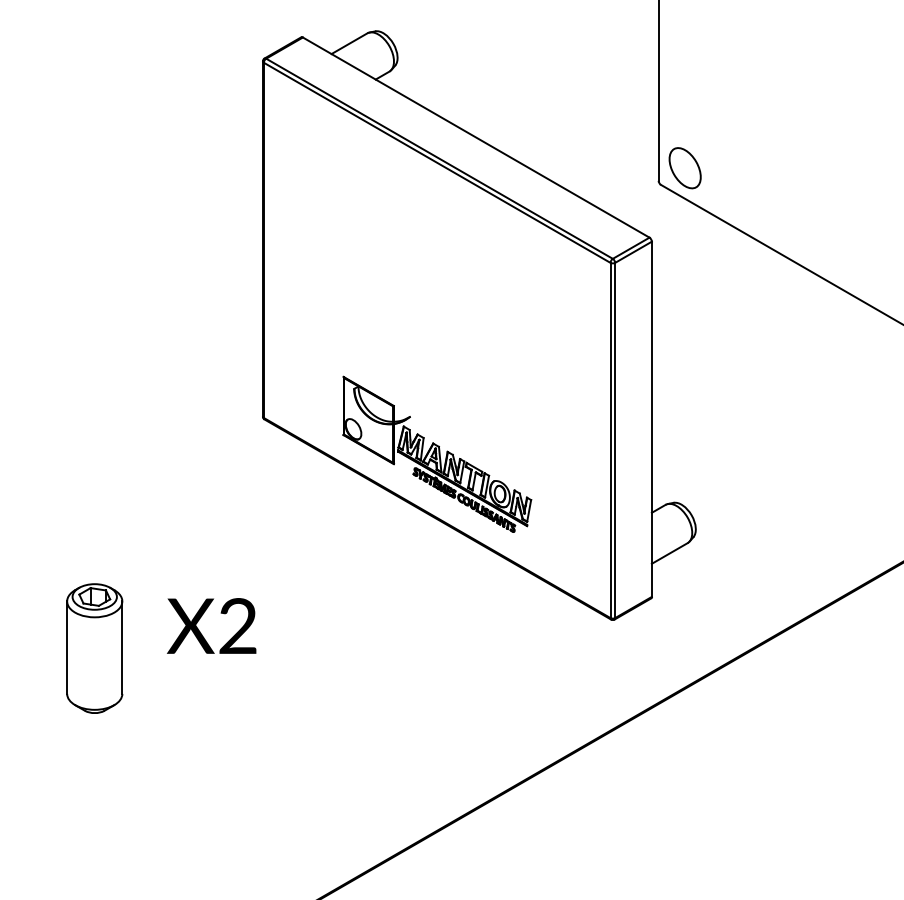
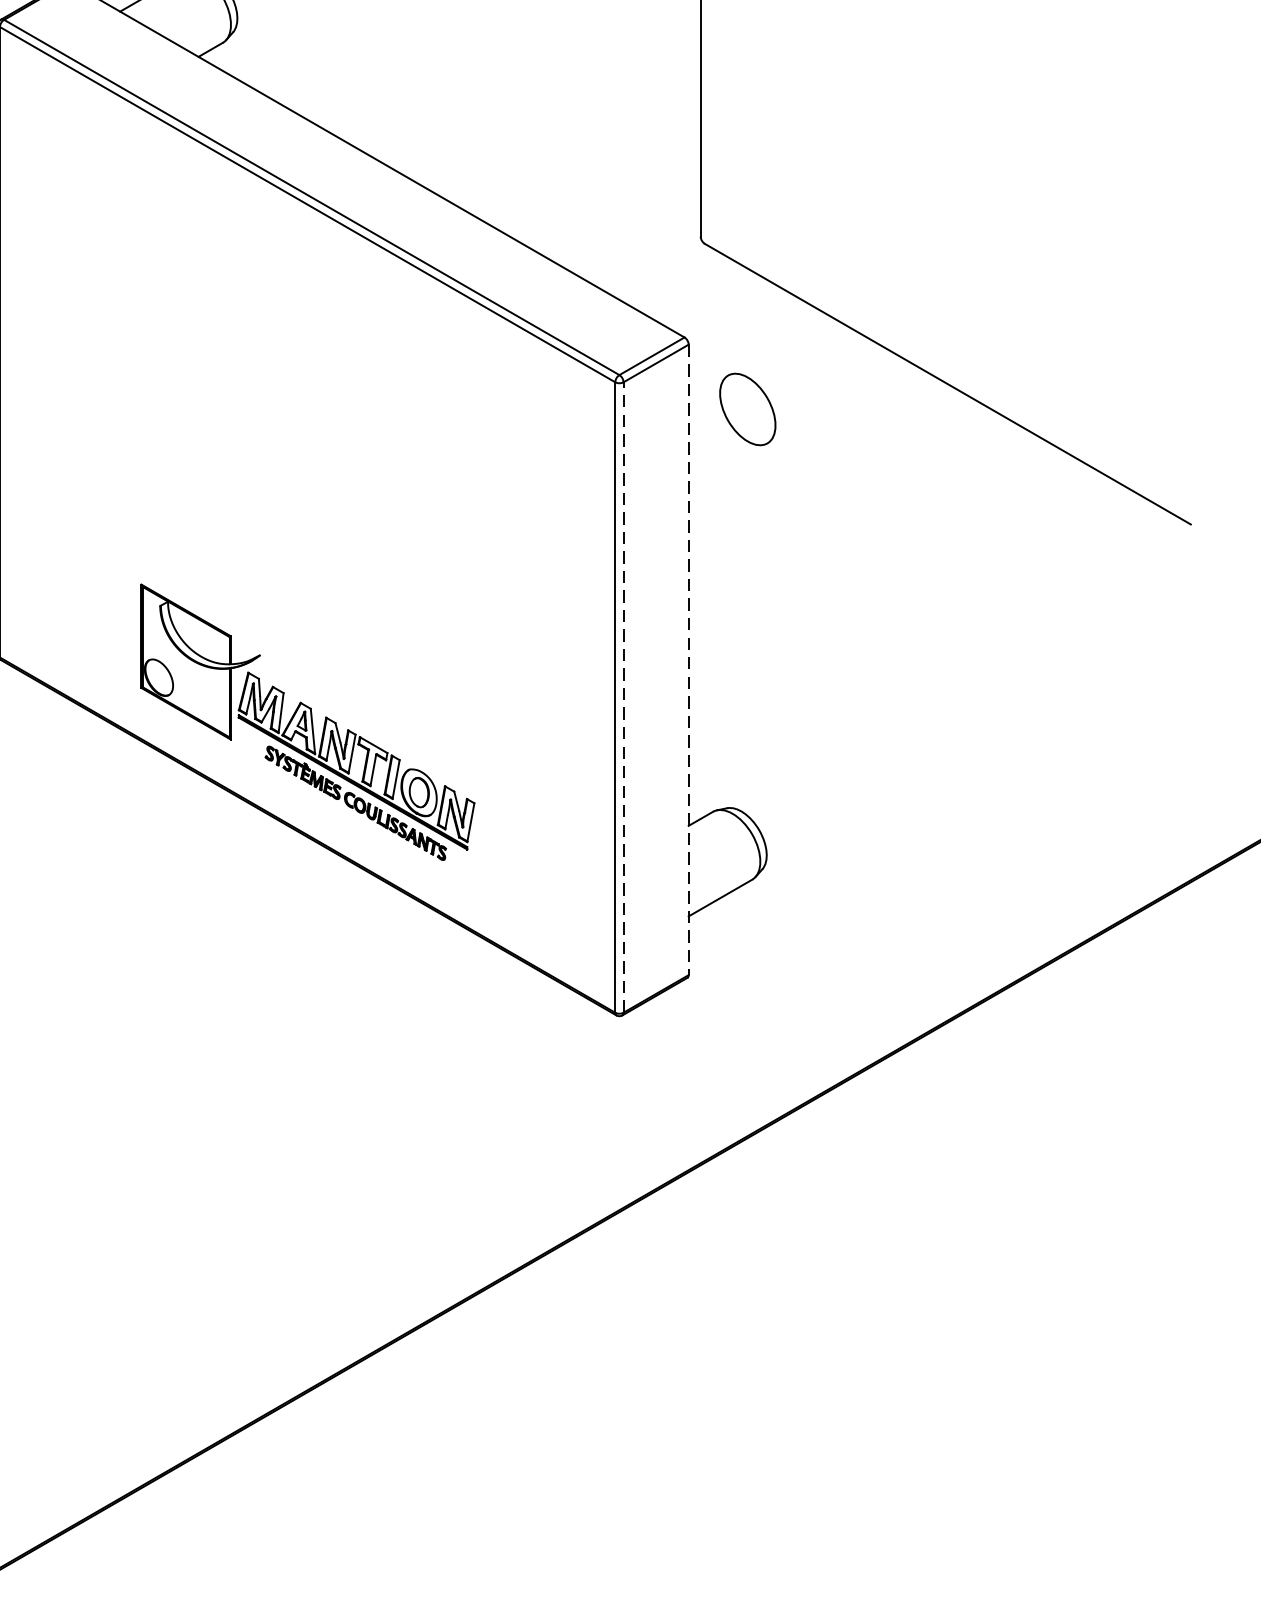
part: (684, 168) -> (746, 409), moved
line: (651, 419) -> (688, 660), solid -> dashed
line: (615, 440) -> (624, 697), solid -> dashed

